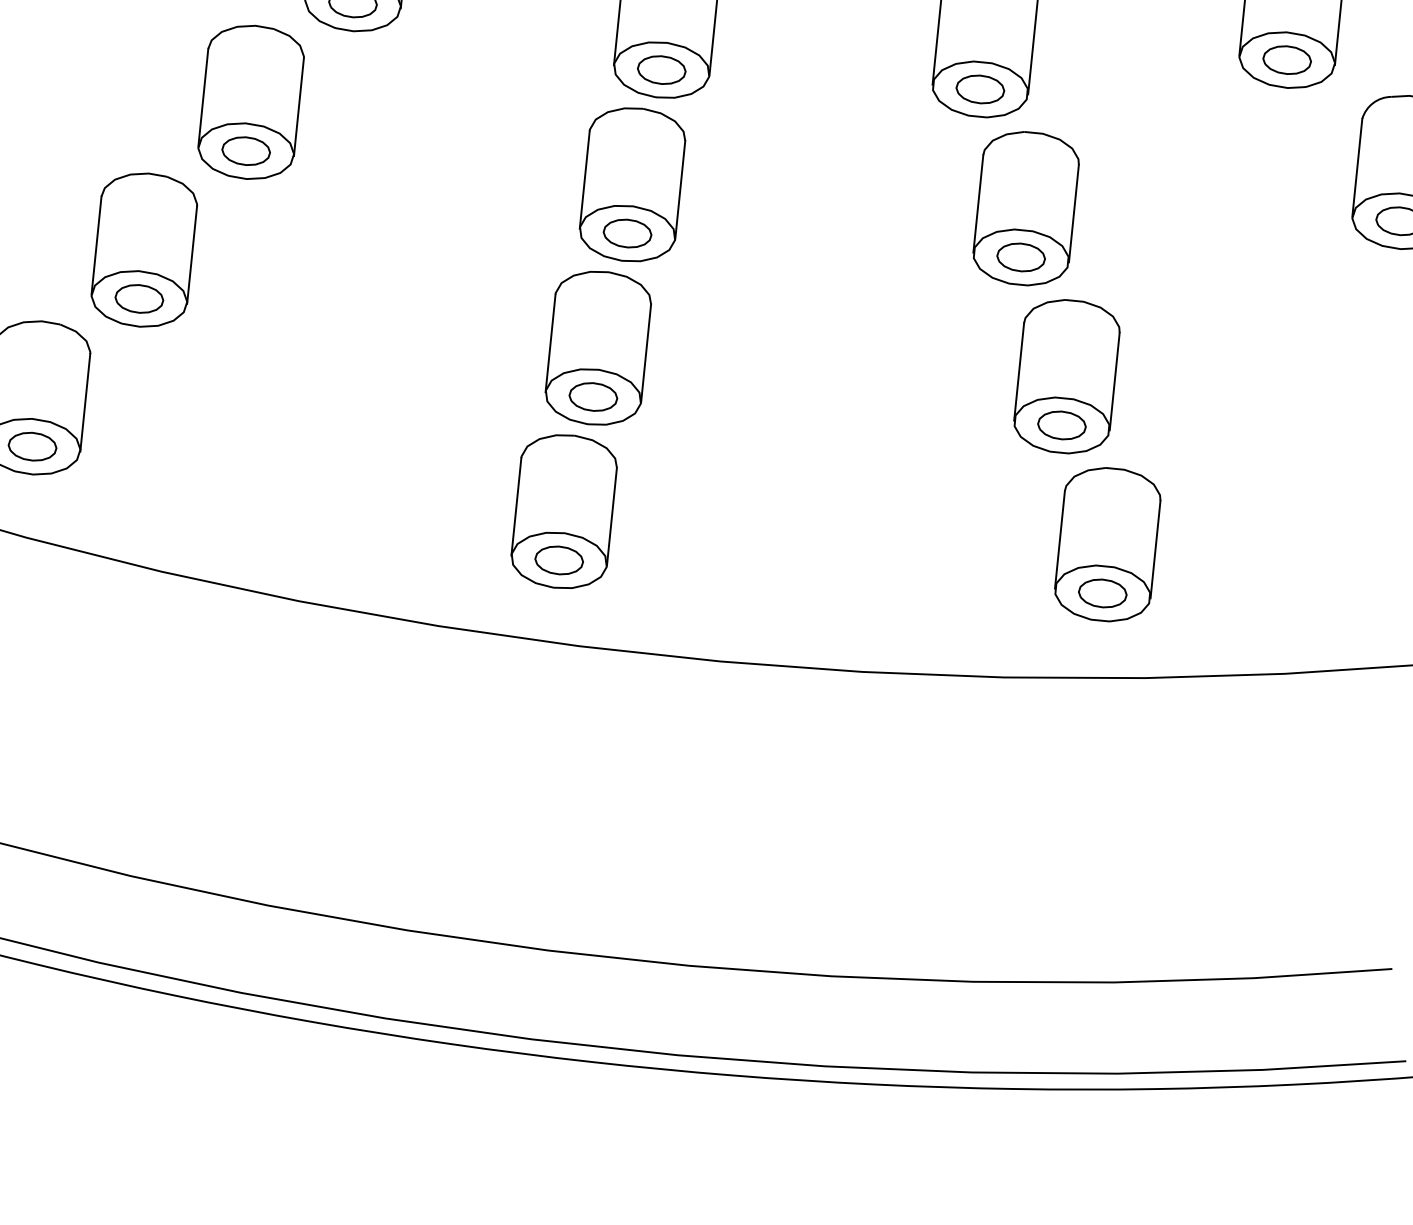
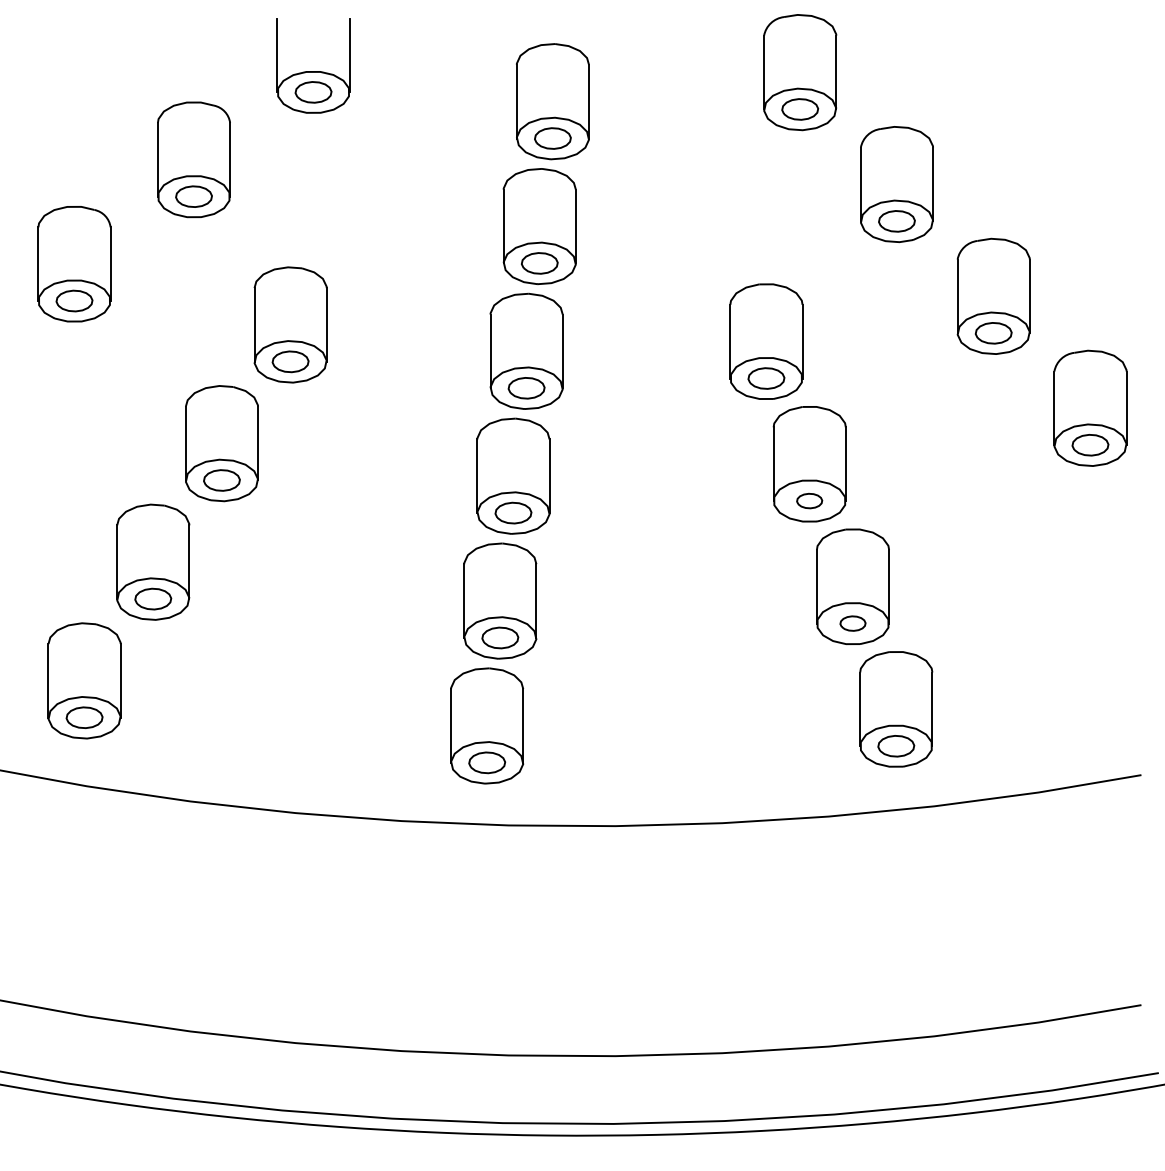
part: (1020, 256) -> (809, 500), size x0.7
part: (1061, 425) -> (852, 623), size x0.7

